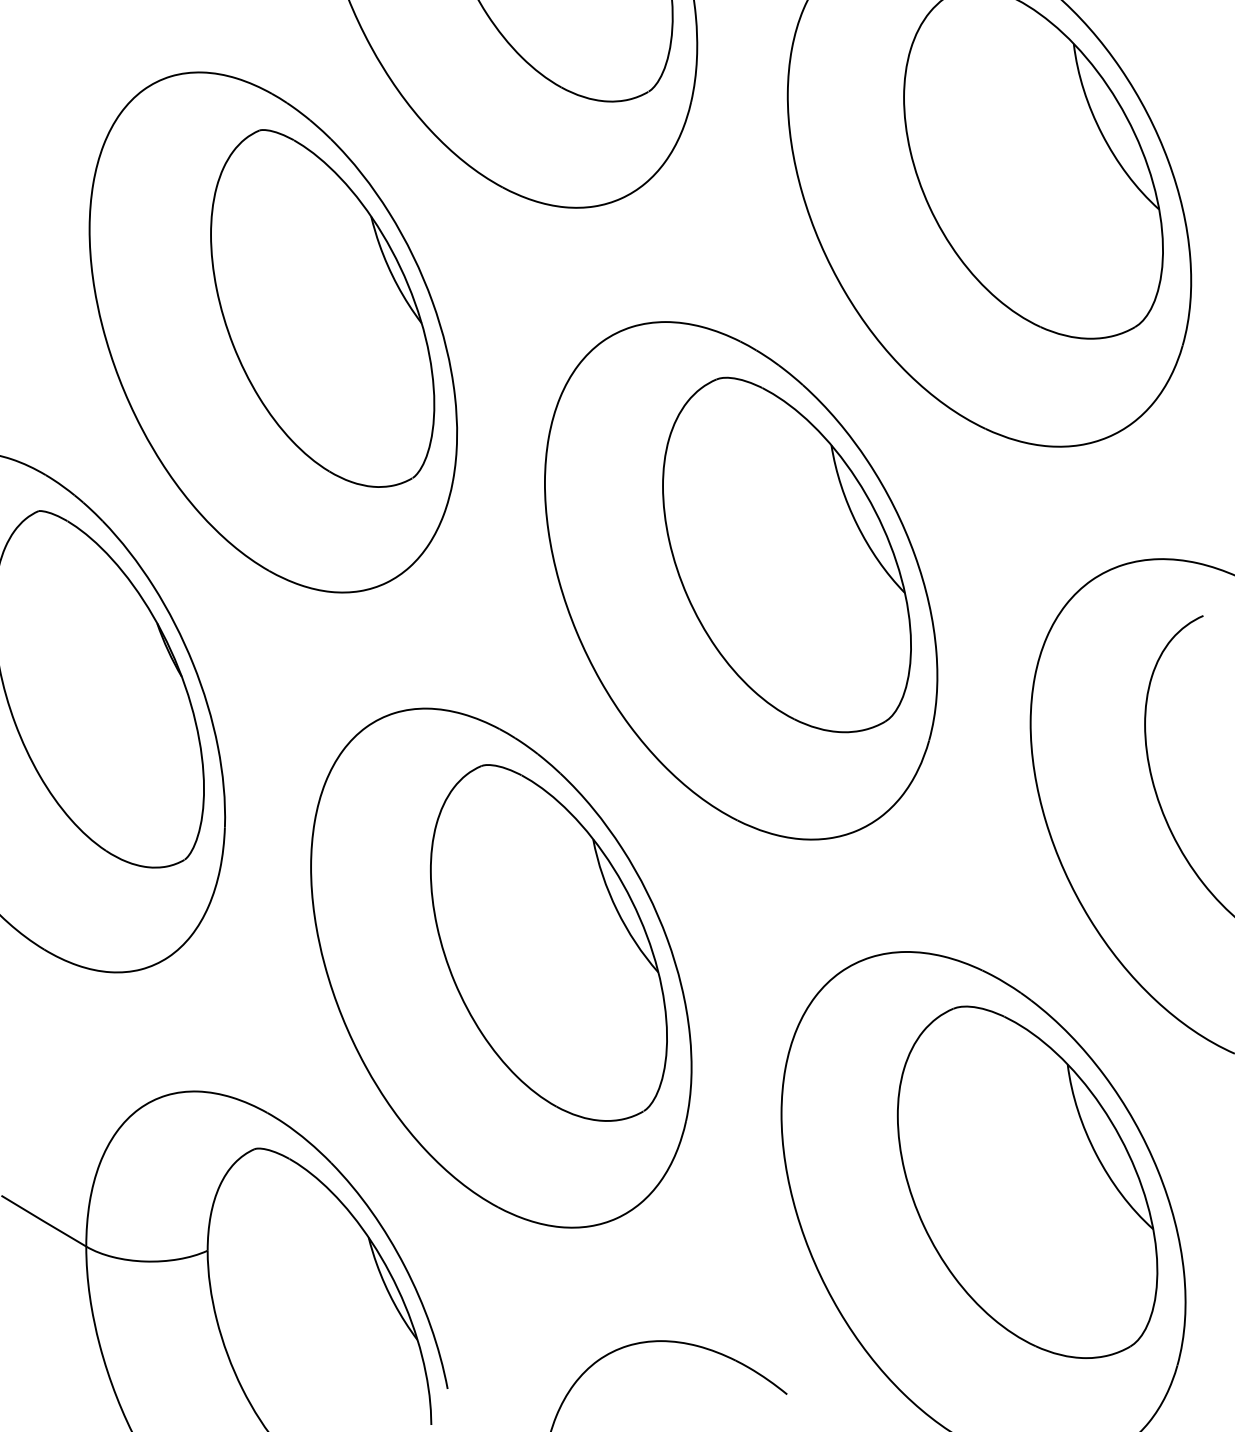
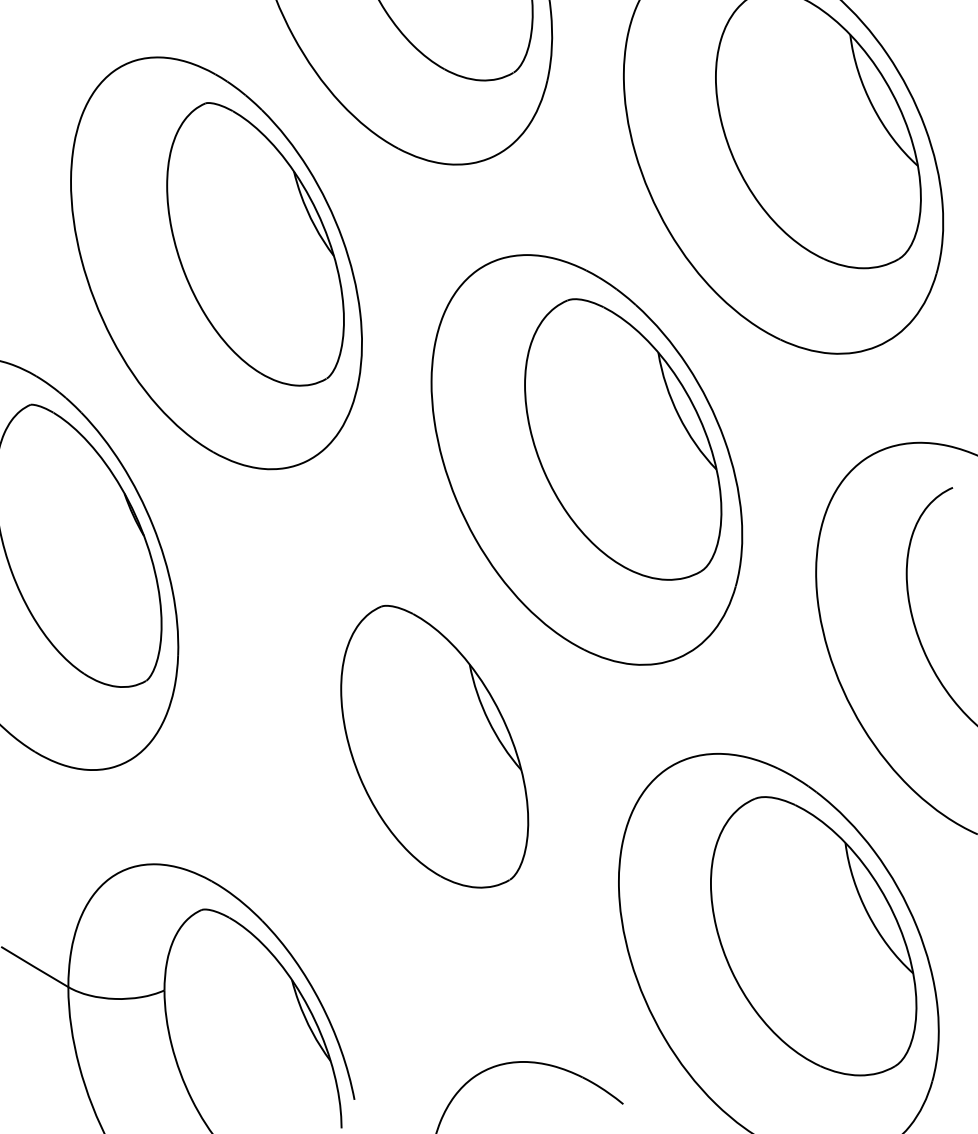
part: (501, 967) -> (397, 766), removed

